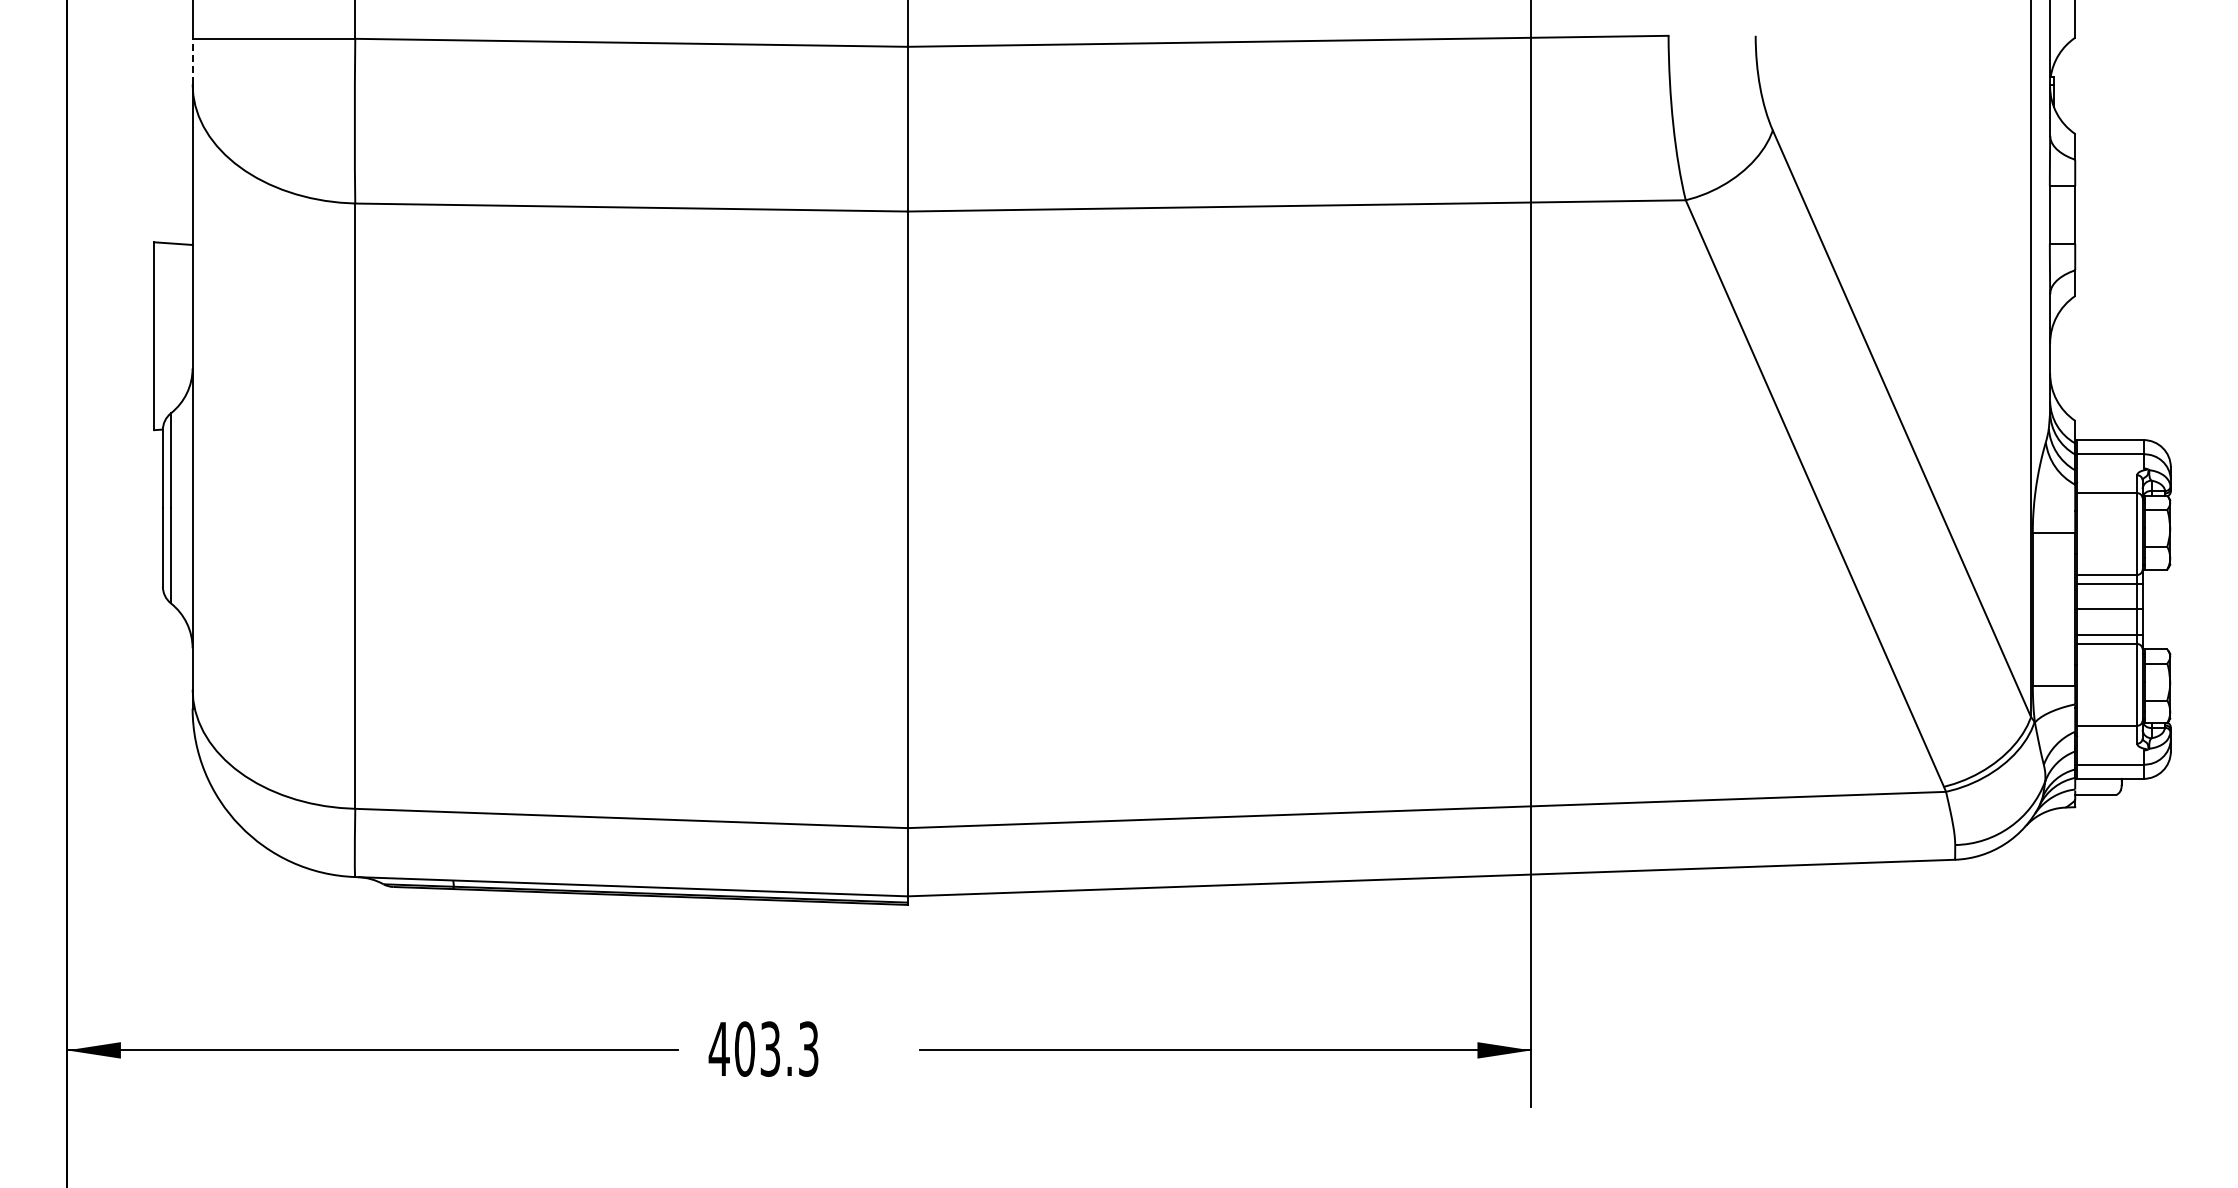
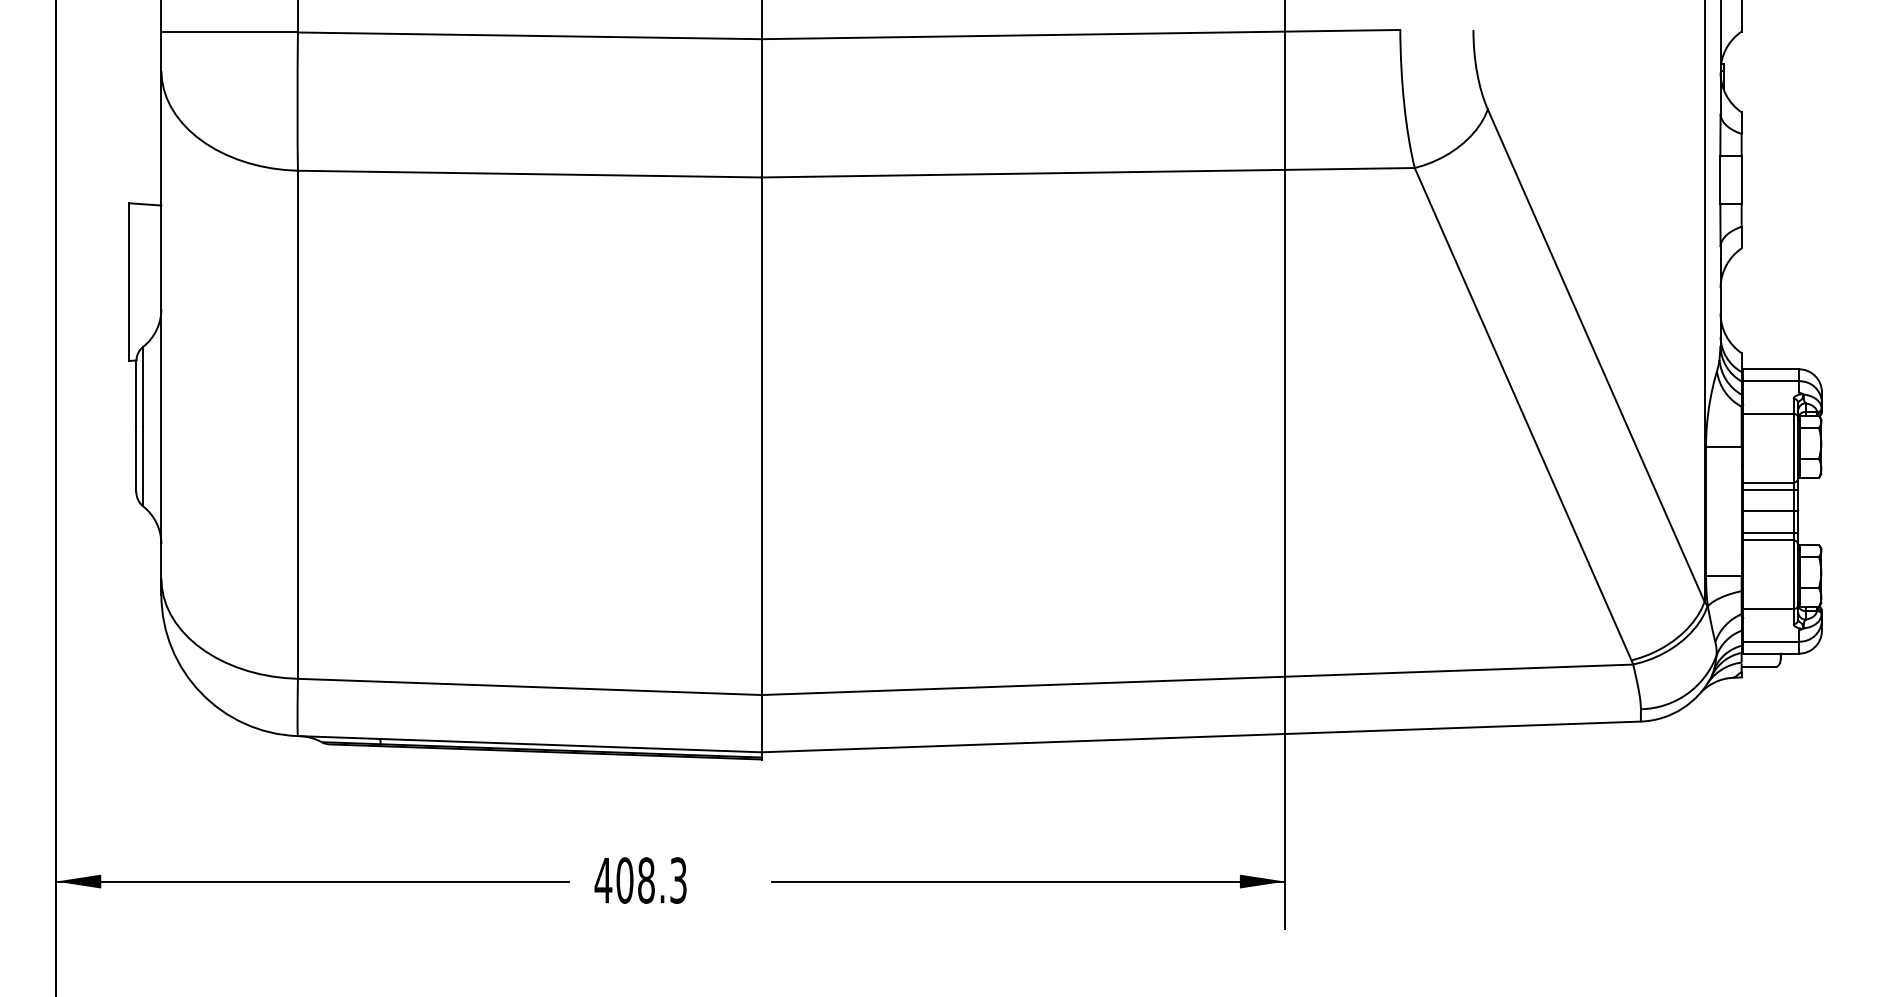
line: (192, 61) -> (161, 51), dashed -> solid
text: (770, 1048) -> (646, 880), 403.3 -> 408.3

